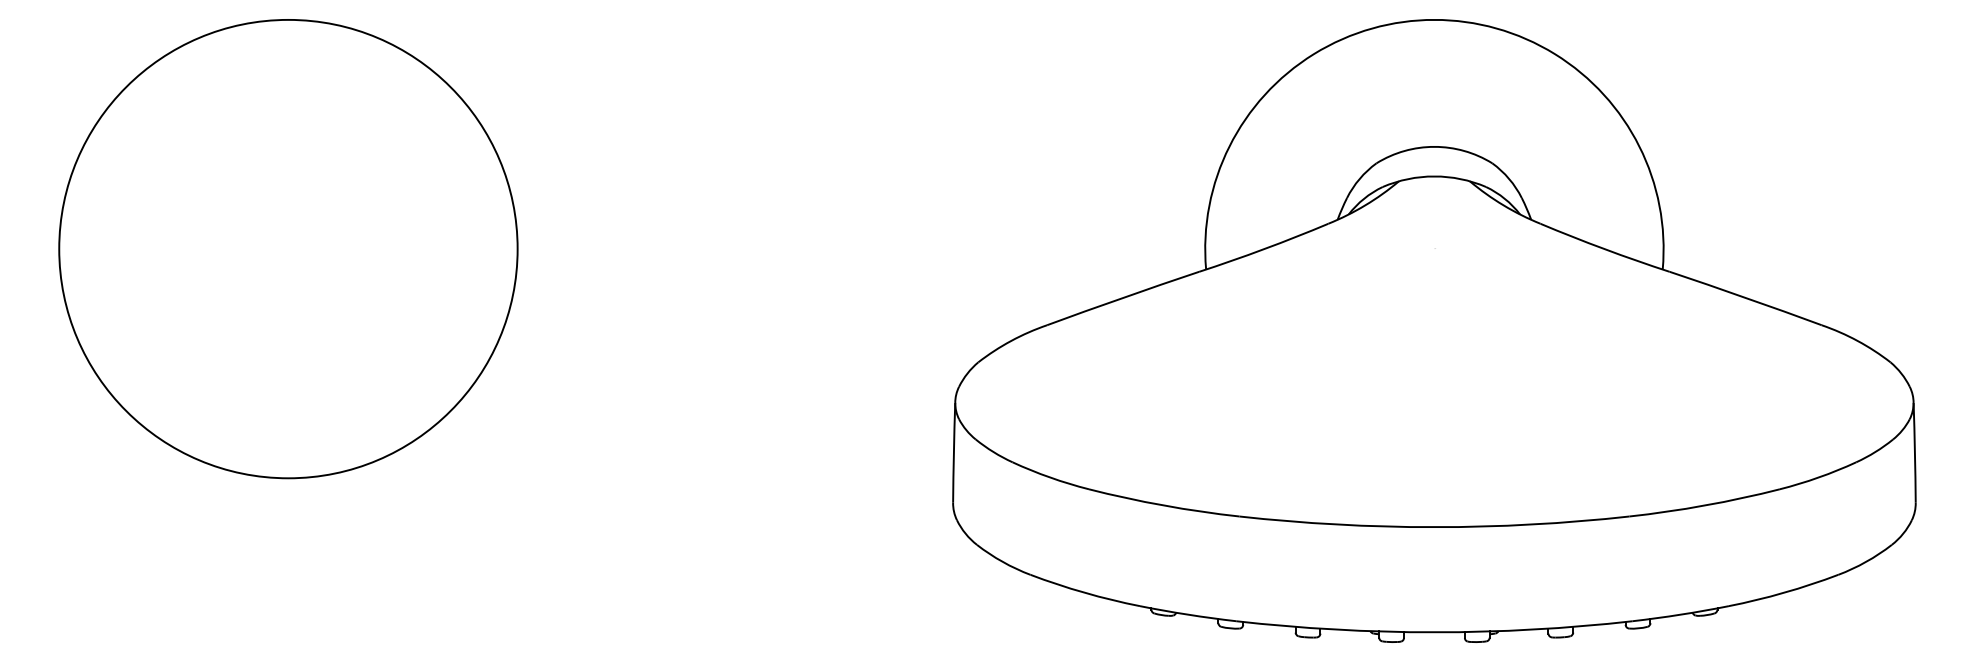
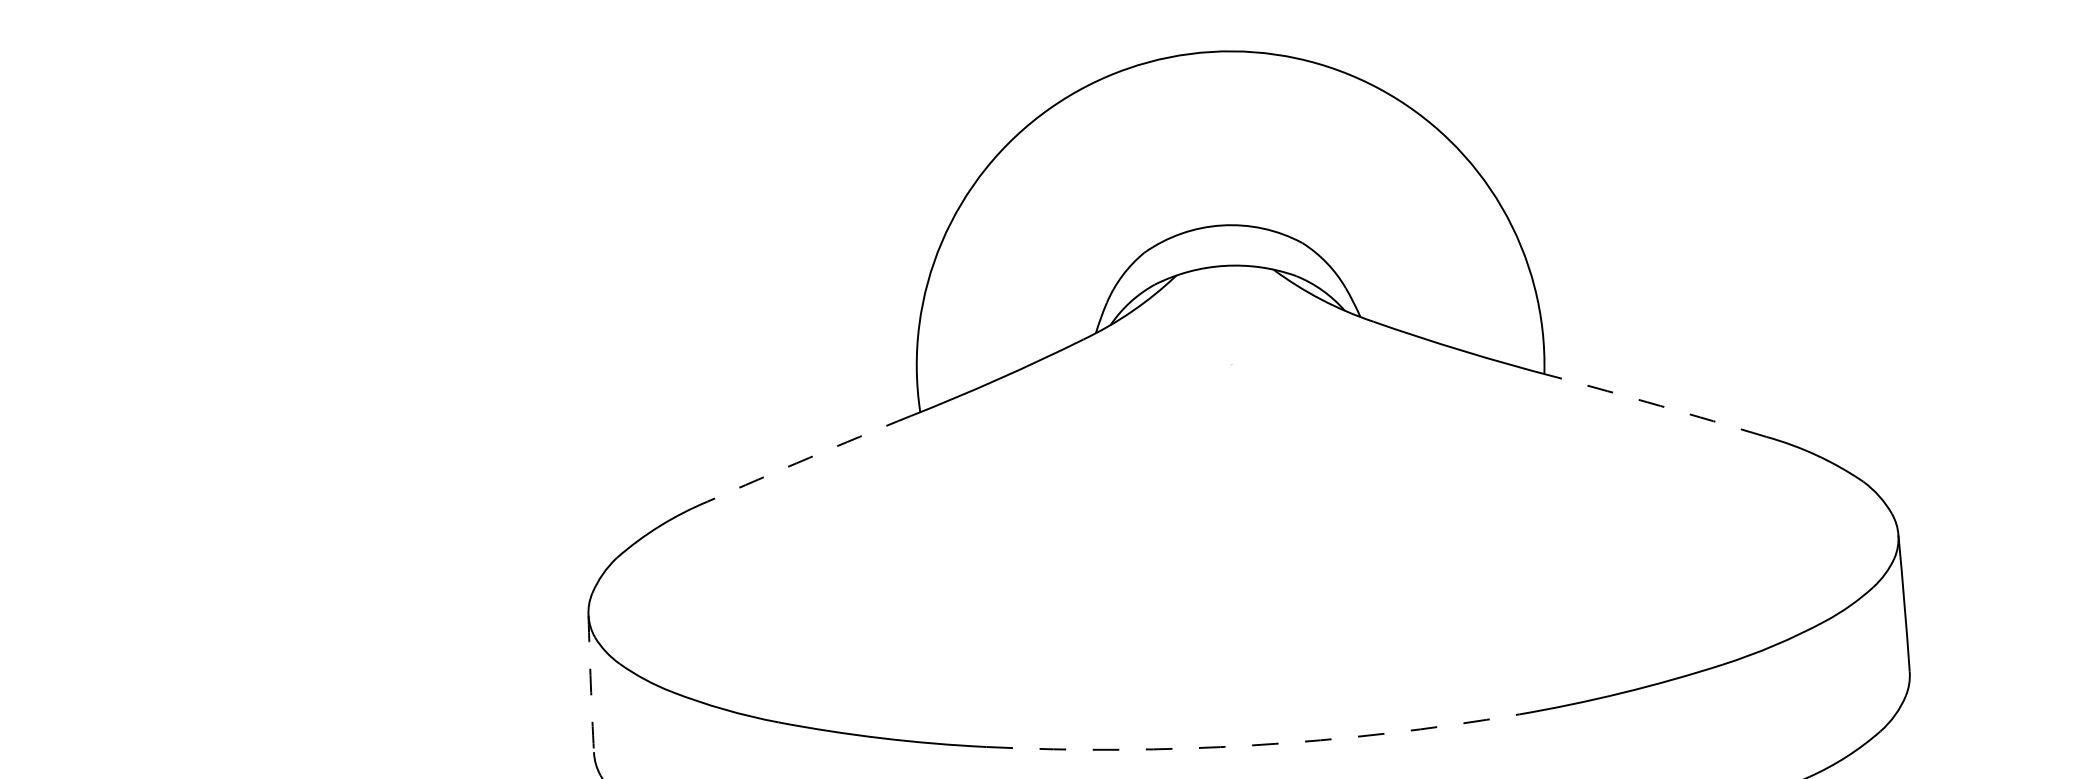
arc: (1122, 297) -> (808, 457), solid -> dashed
arc: (1745, 297) -> (1659, 405), solid -> dashed
arc: (953, 452) -> (590, 683), solid -> dashed
arc: (1434, 527) -> (1253, 745), solid -> dashed

